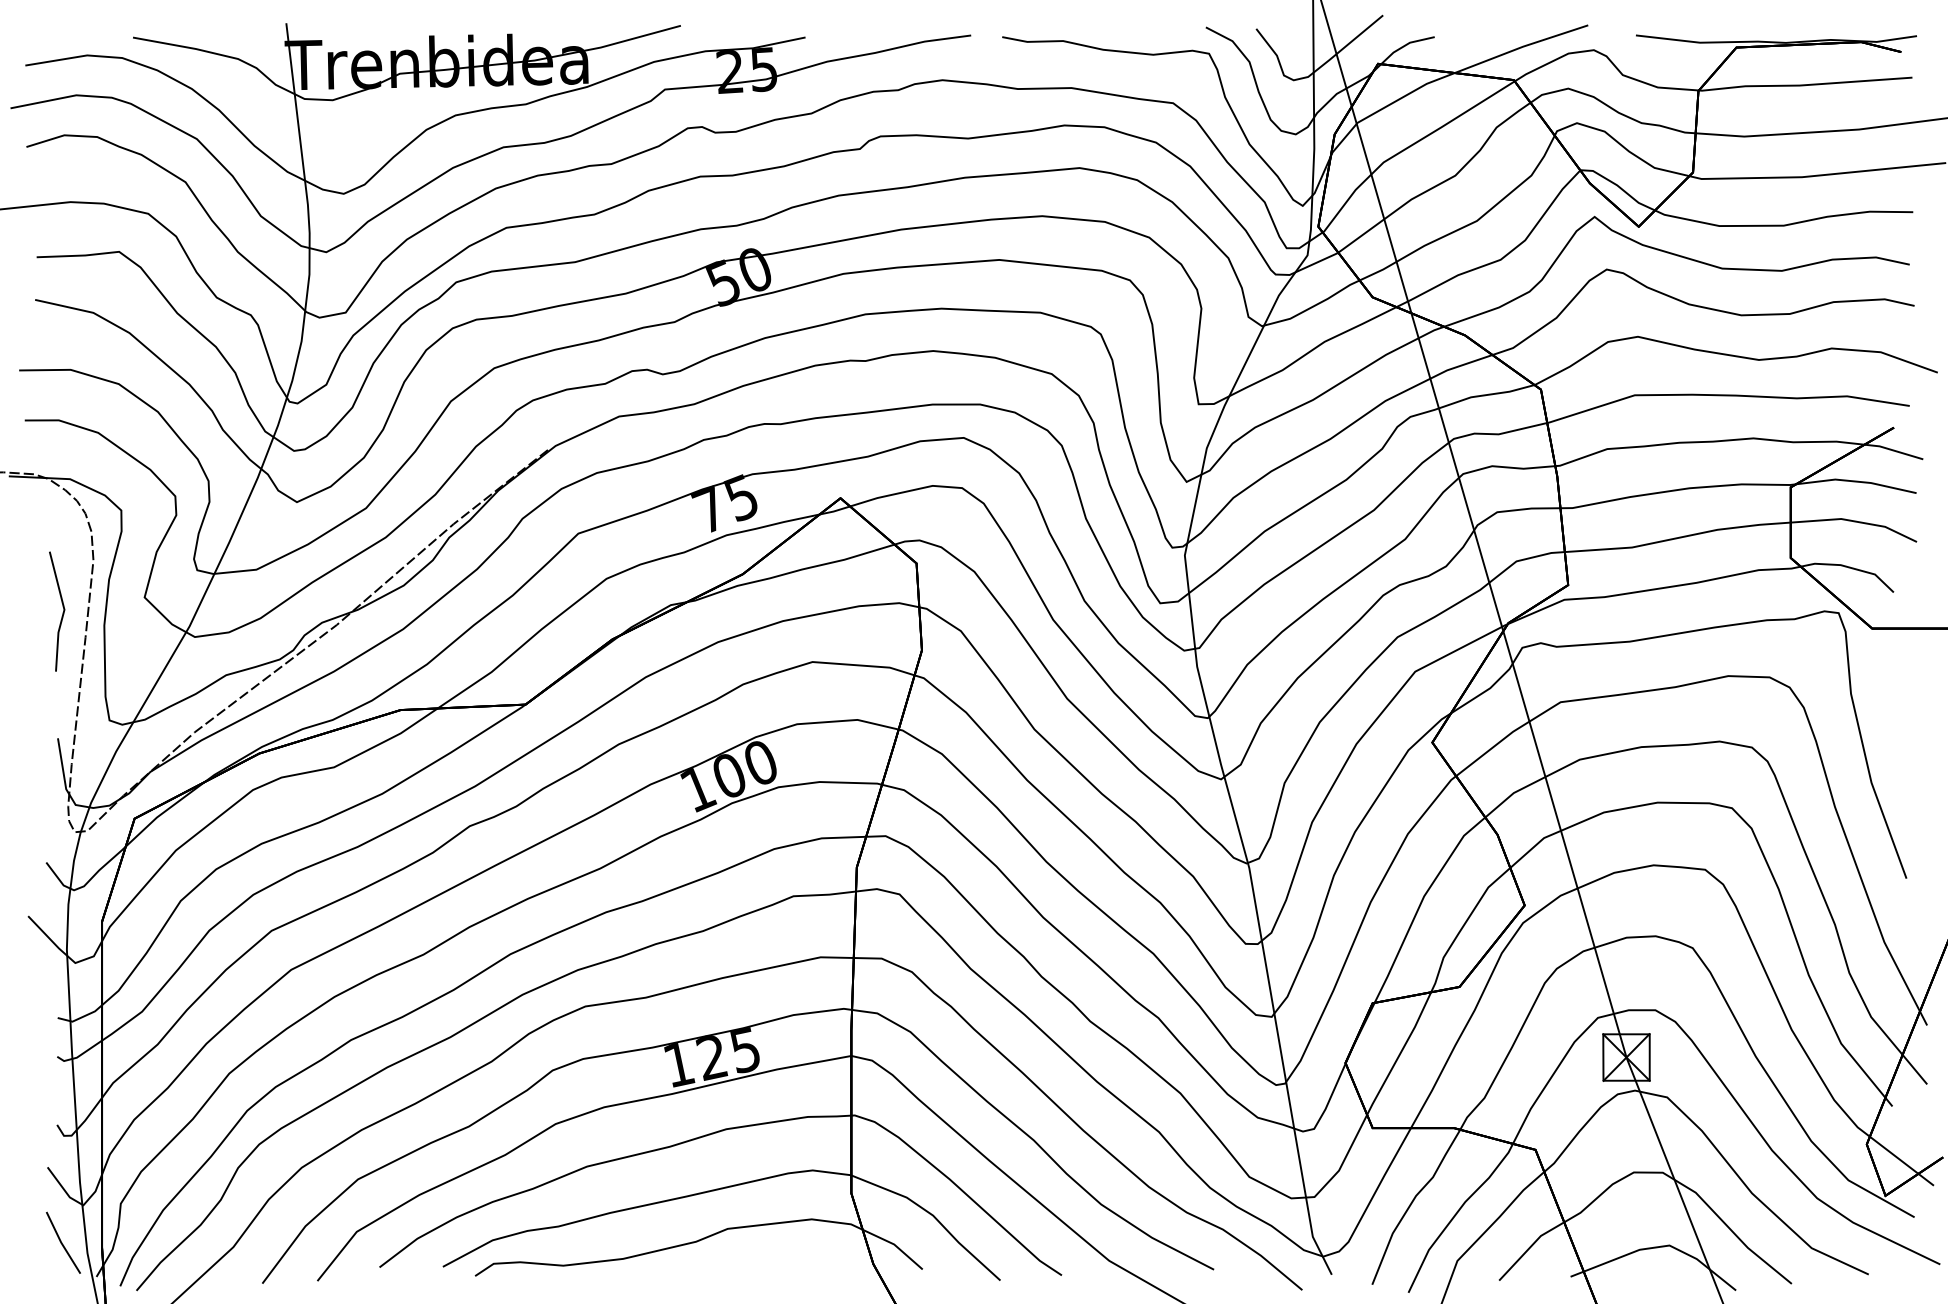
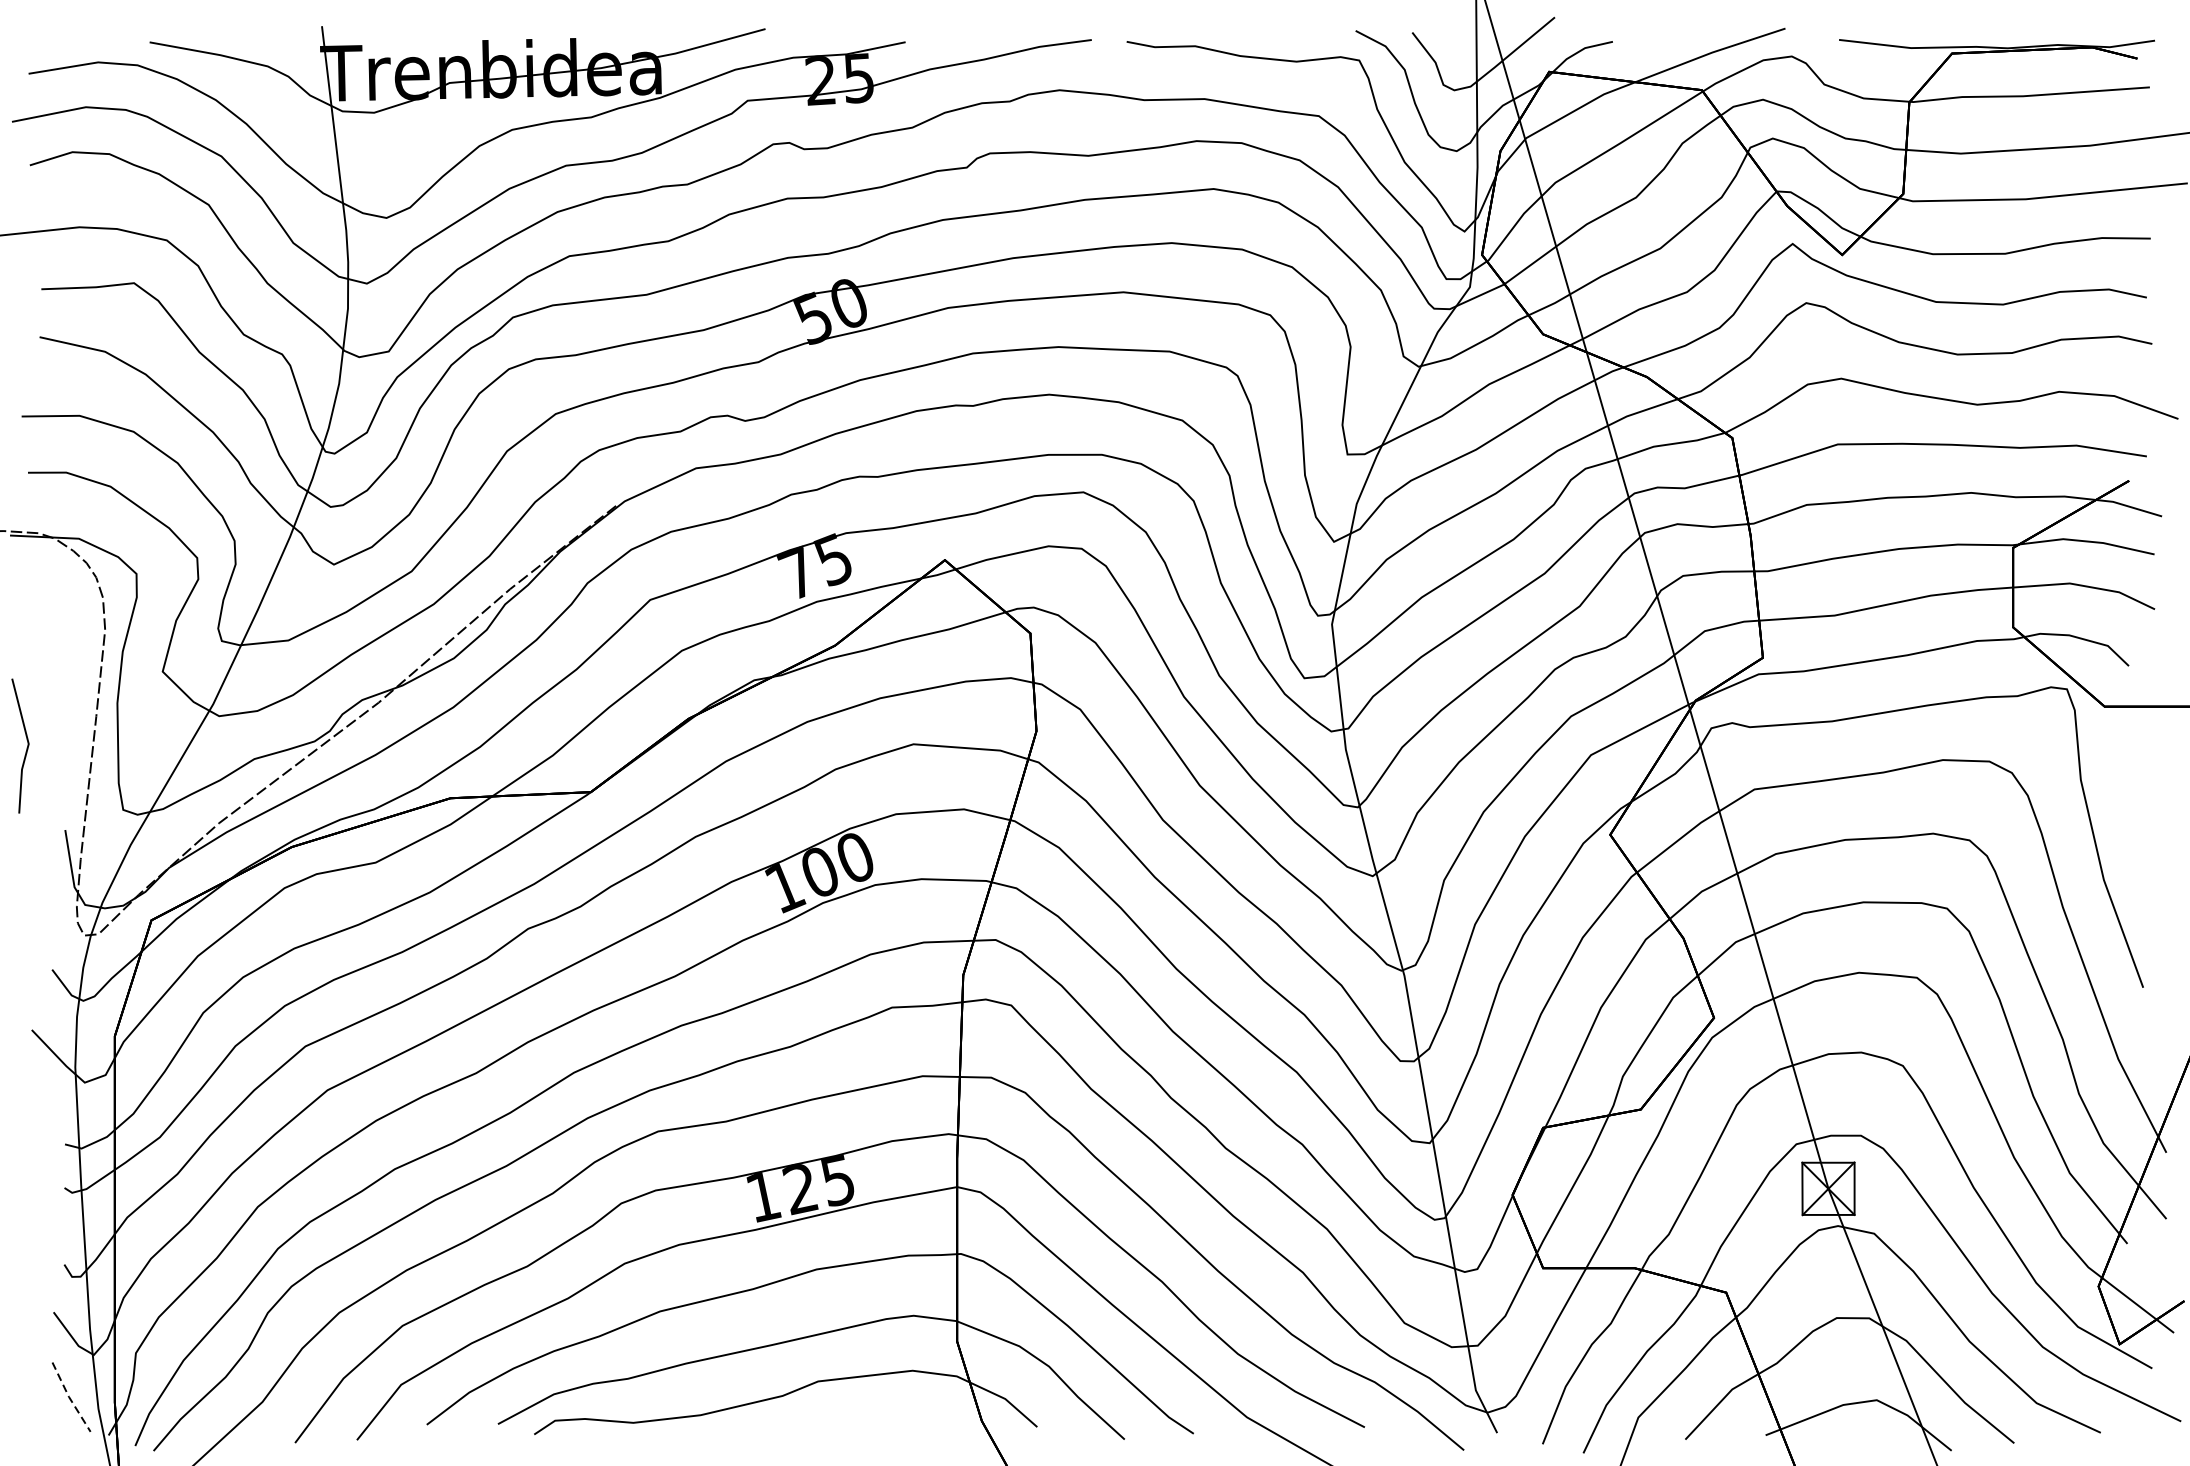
line: (62, 612) -> (26, 747), moved
line: (61, 1243) -> (69, 1397), solid -> dashed

